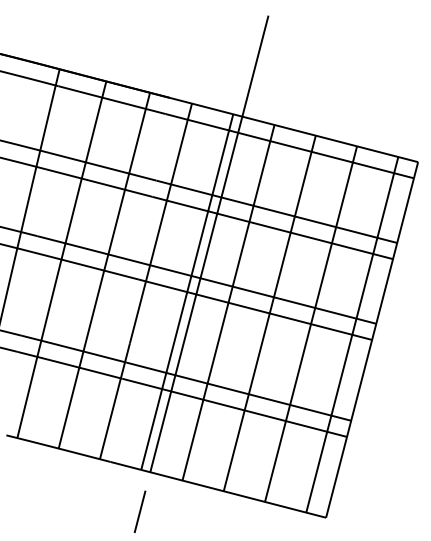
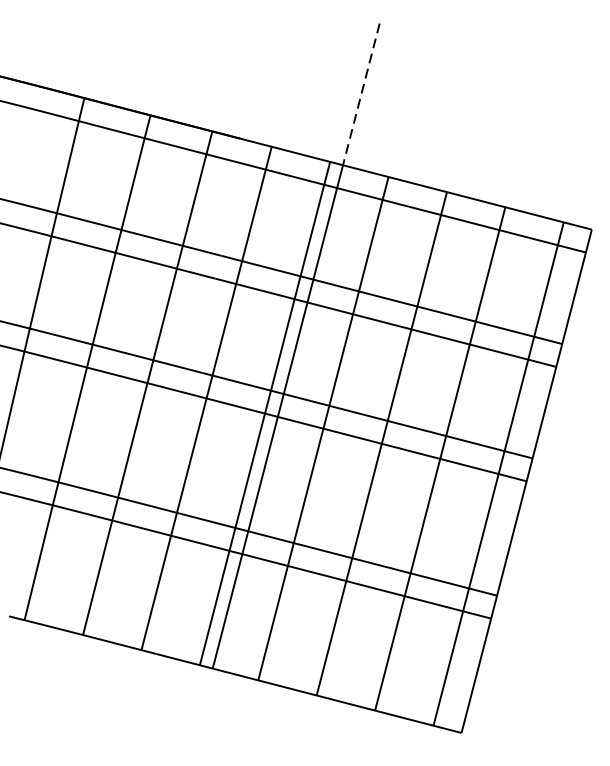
line: (255, 66) -> (361, 94), solid -> dashed
line: (139, 511) -> (197, 724), removed

